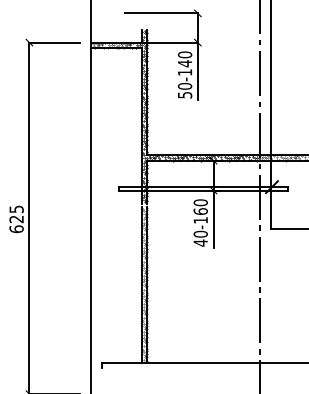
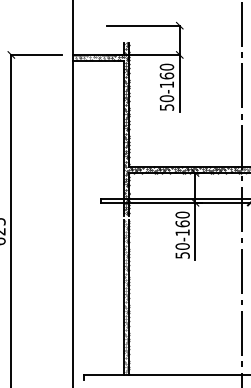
text: (184, 63) -> (166, 75), 50-140 -> 50-160
text: (200, 242) -> (182, 254), 40-160 -> 50-160

